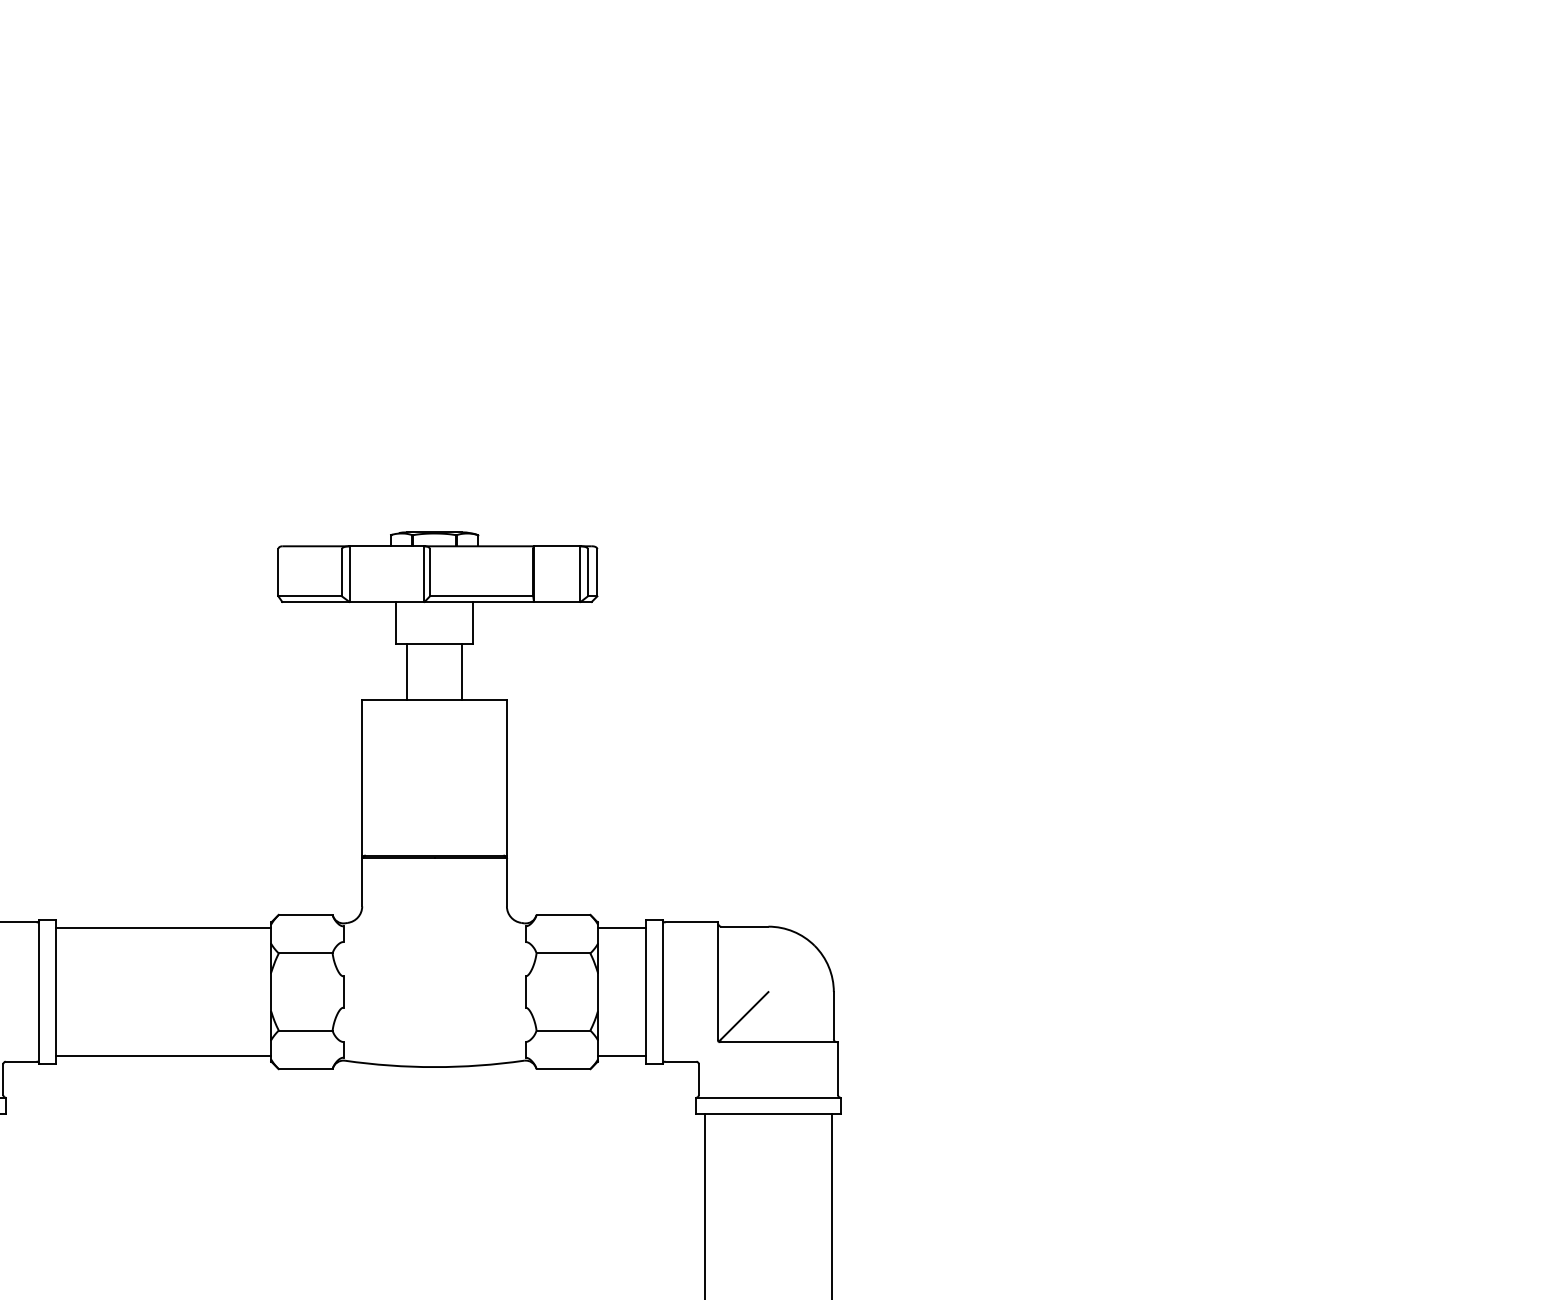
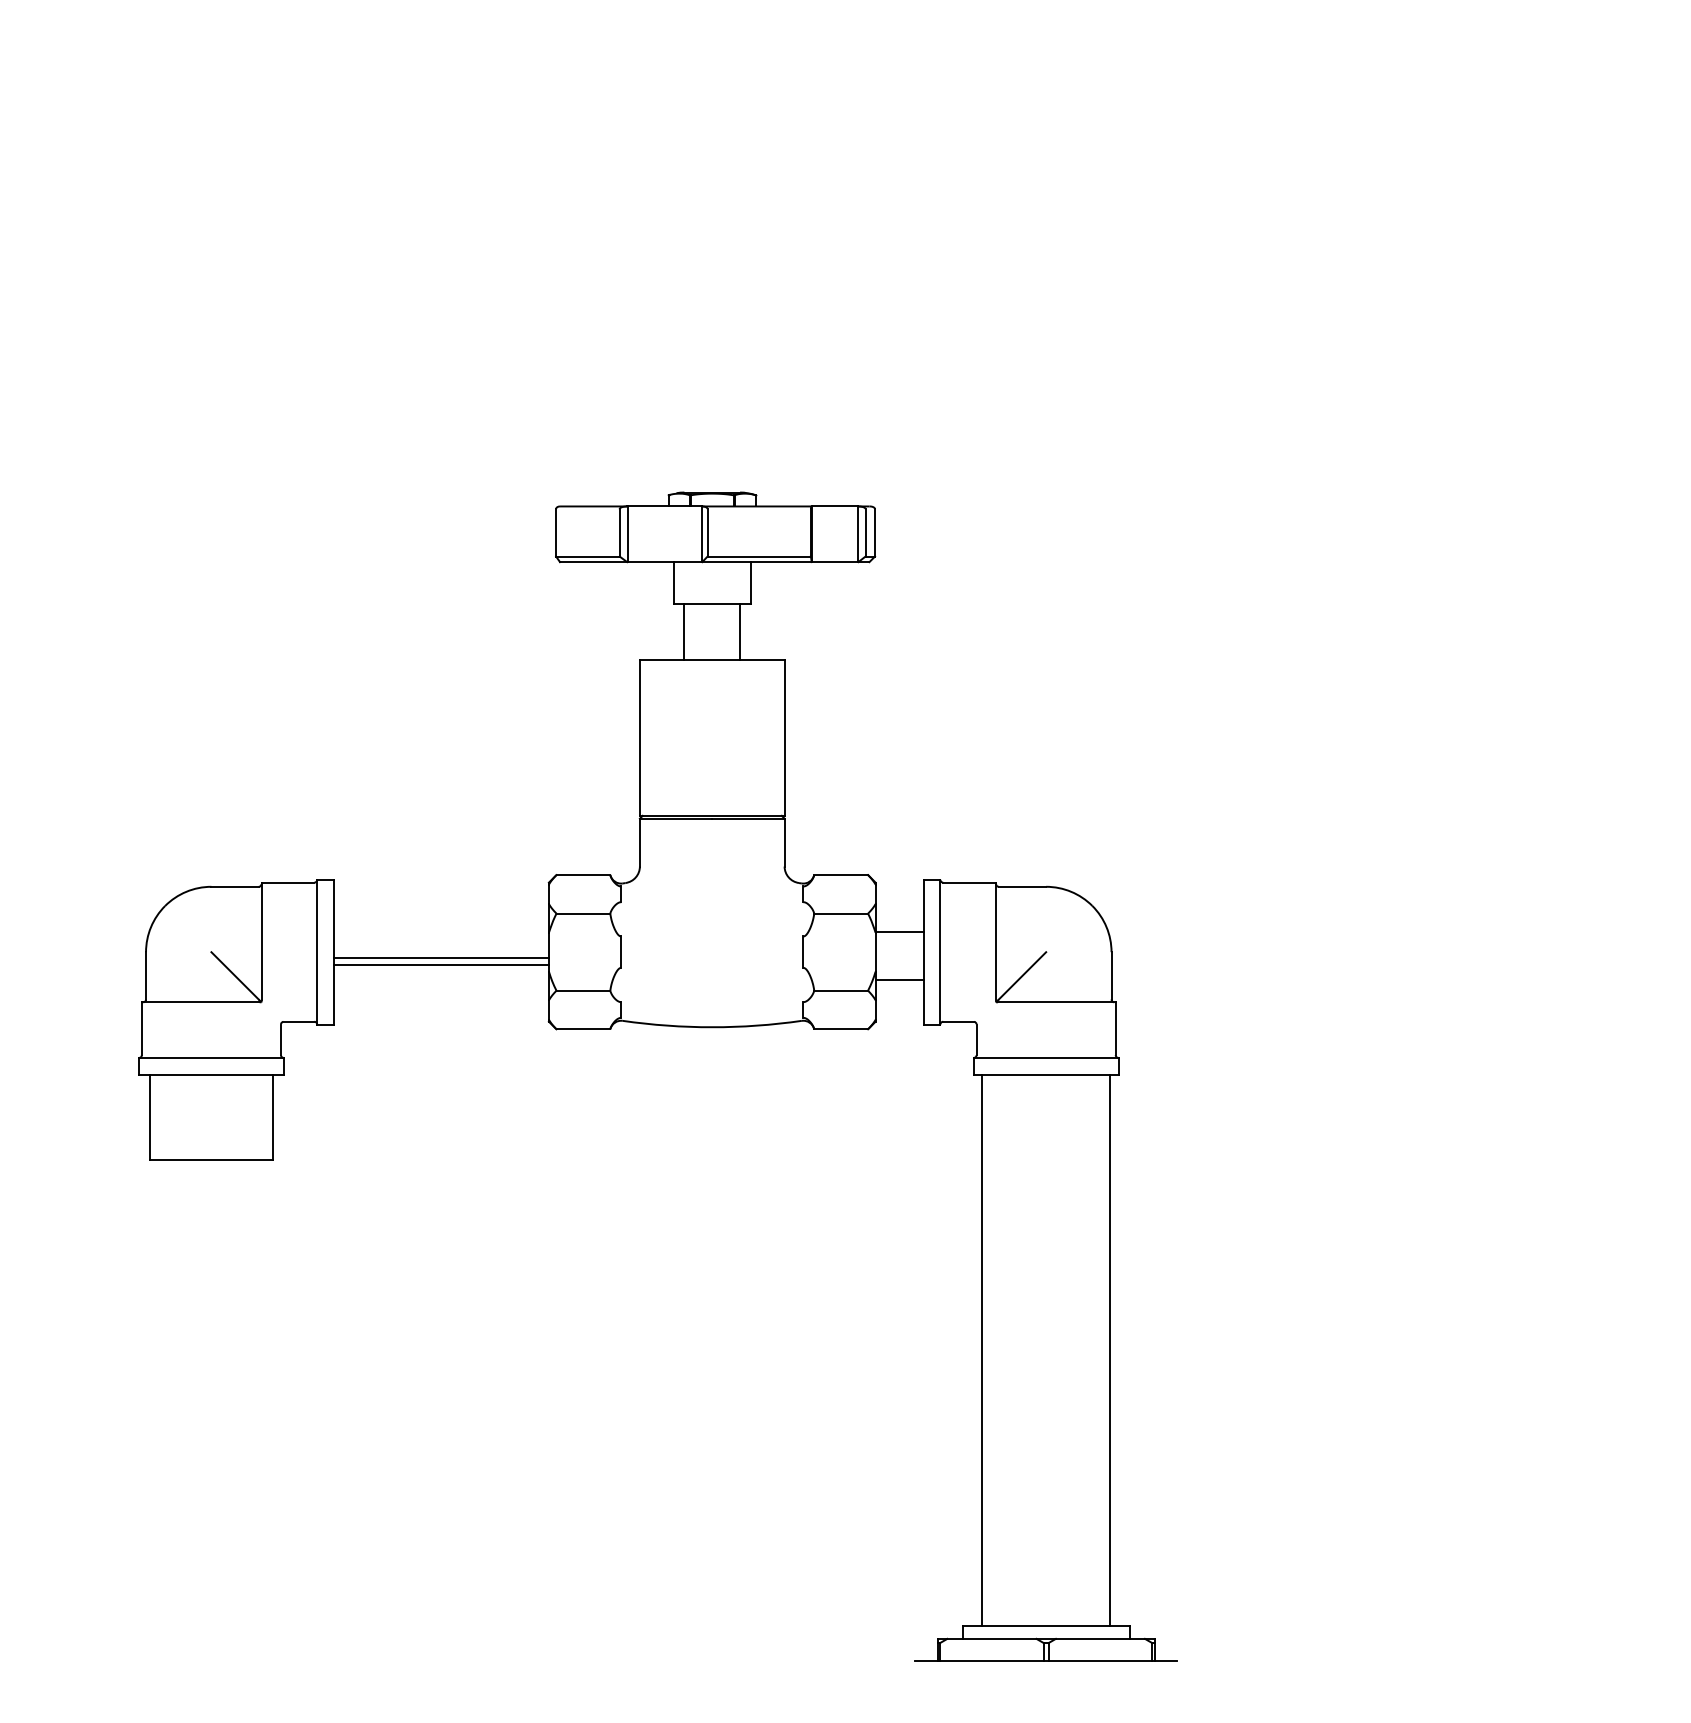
line: (162, 928) -> (440, 965), moved
line: (621, 928) -> (899, 980), moved
line: (162, 1056) -> (440, 958), moved
line: (621, 1056) -> (899, 932), moved

